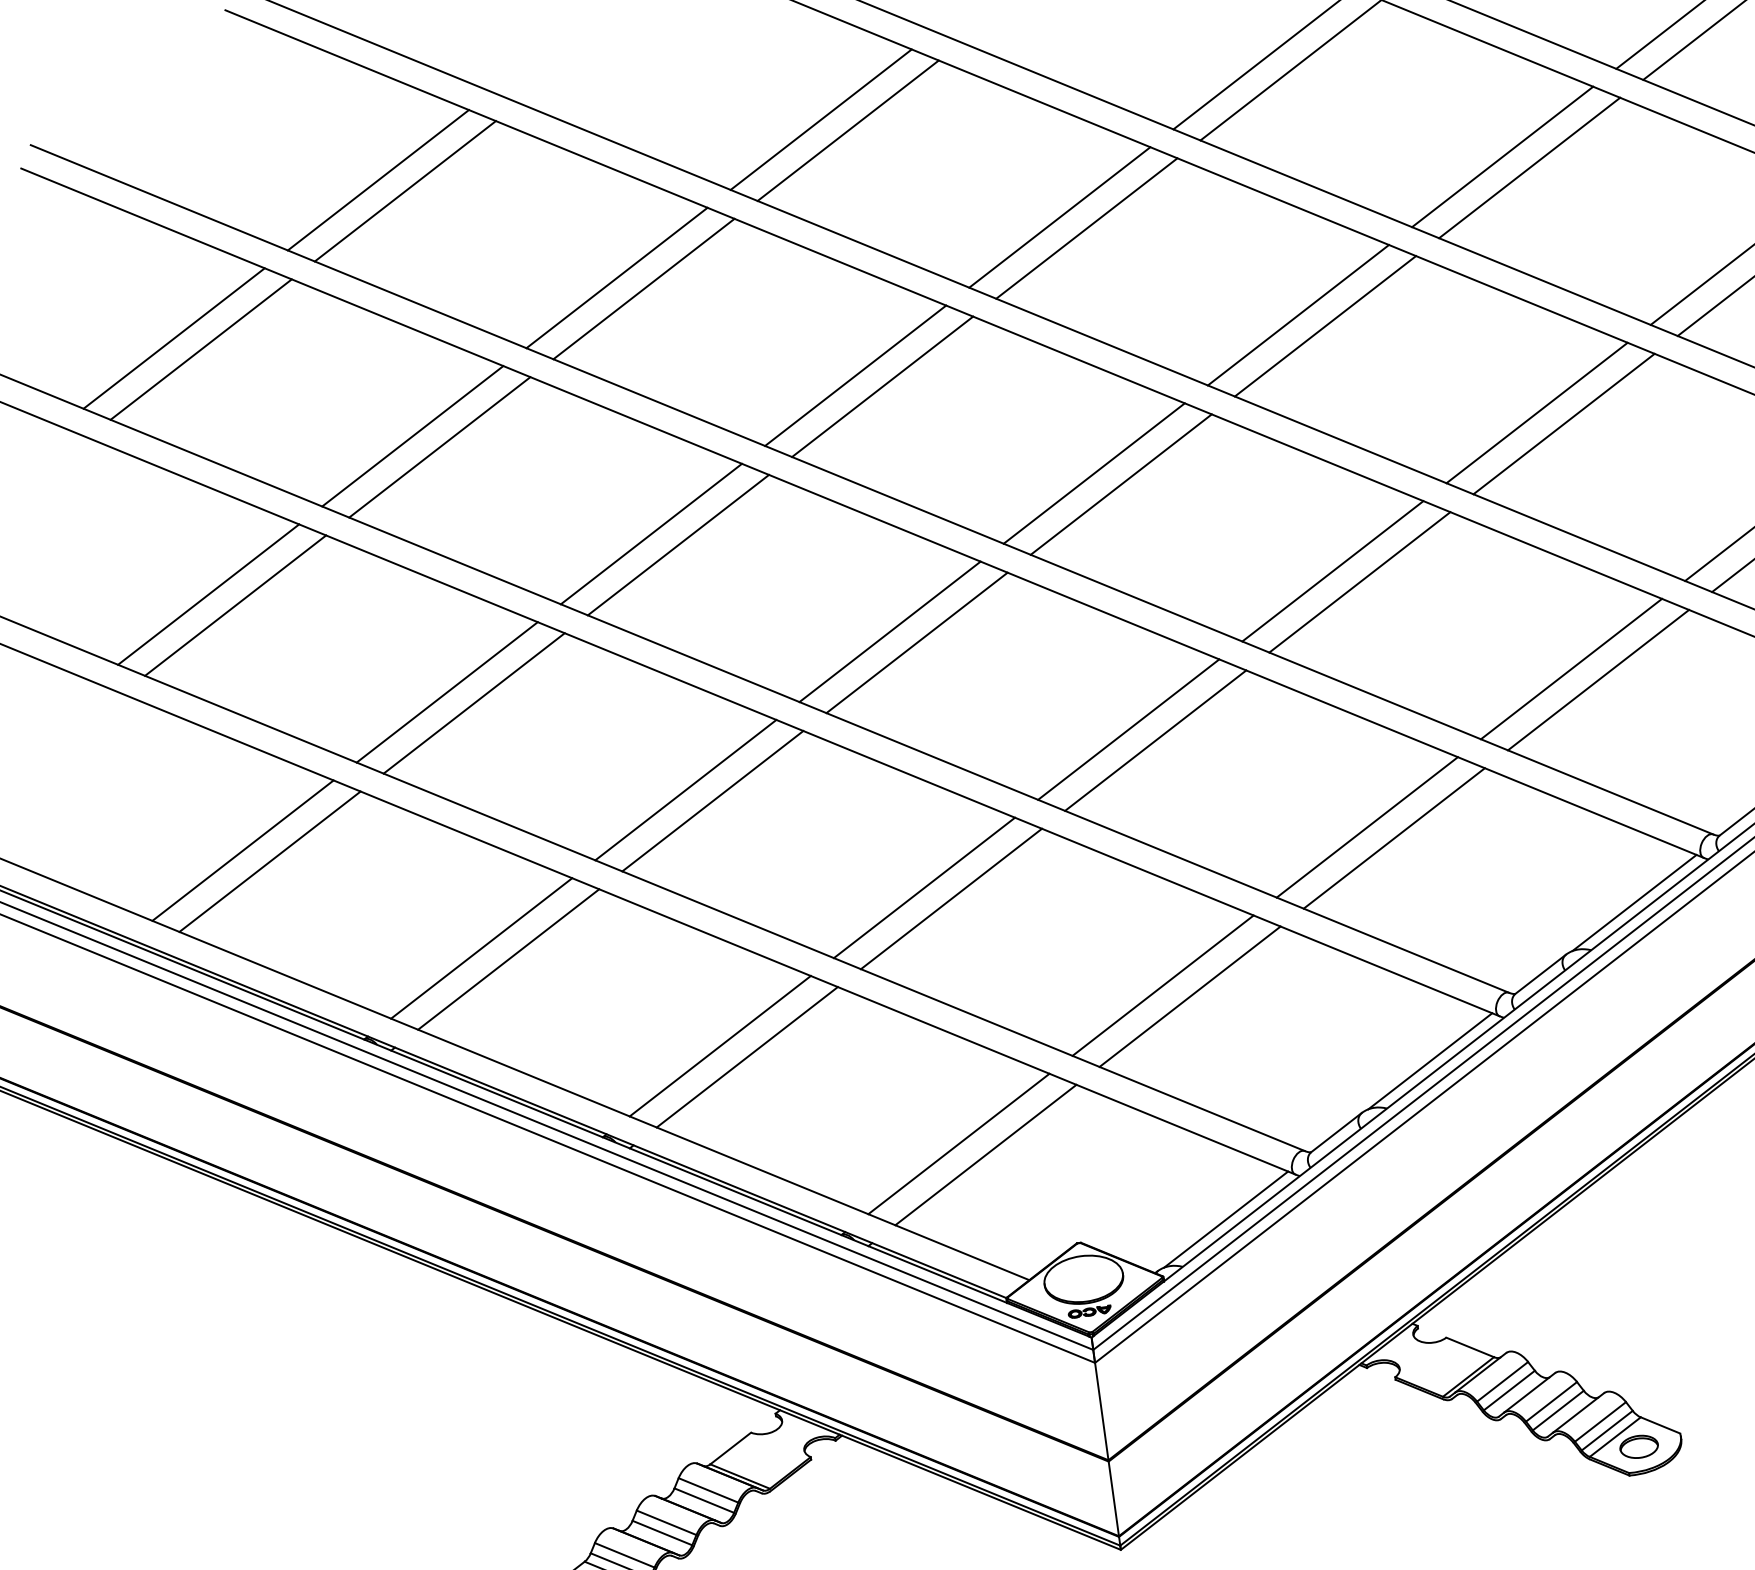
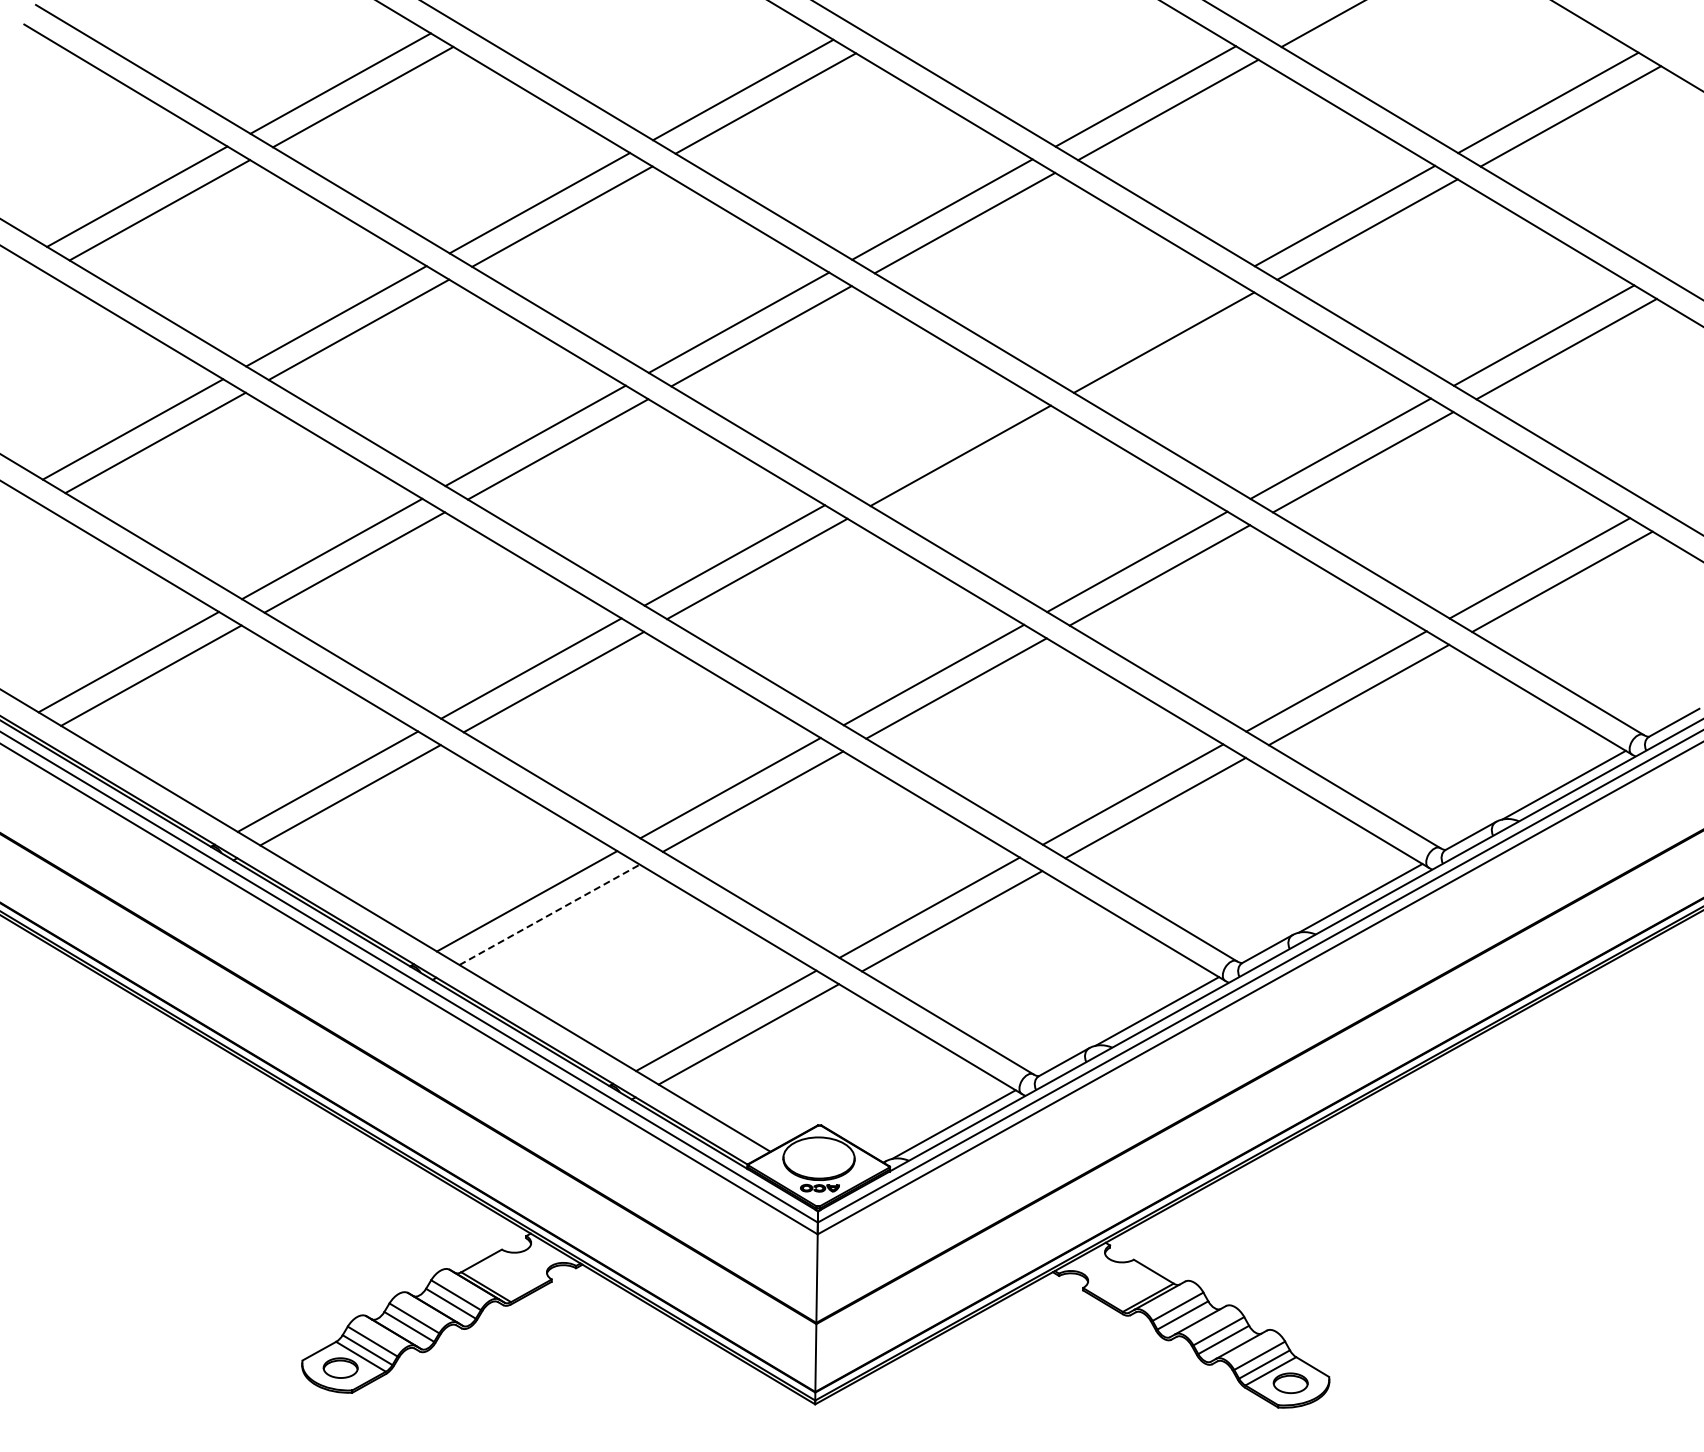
line: (1298, 314) -> (1141, 328), removed
line: (1093, 473) -> (937, 442), removed
line: (748, 1056) -> (550, 914), solid -> dashed

